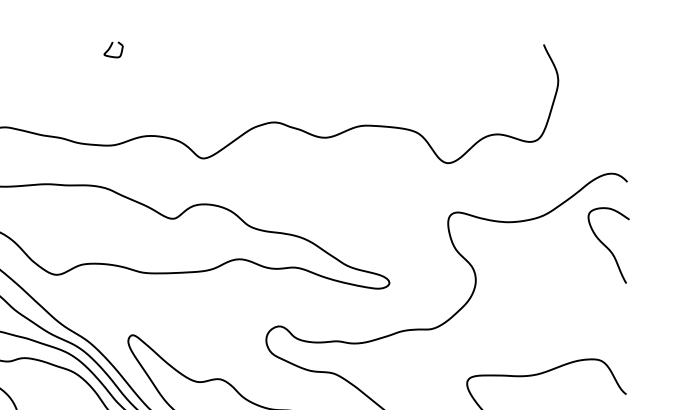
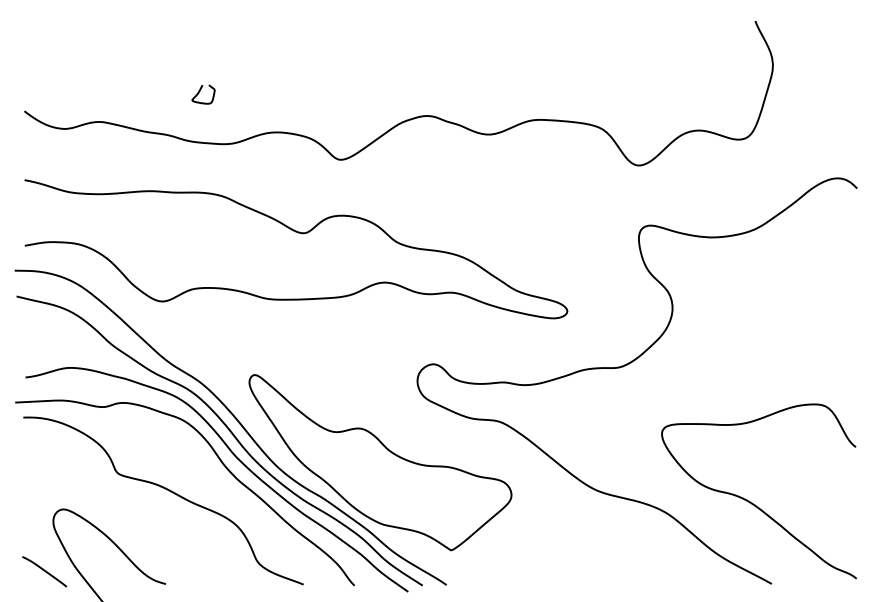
part: (113, 49) -> (203, 94), moved
curve: (607, 246) -> (832, 267), removed

